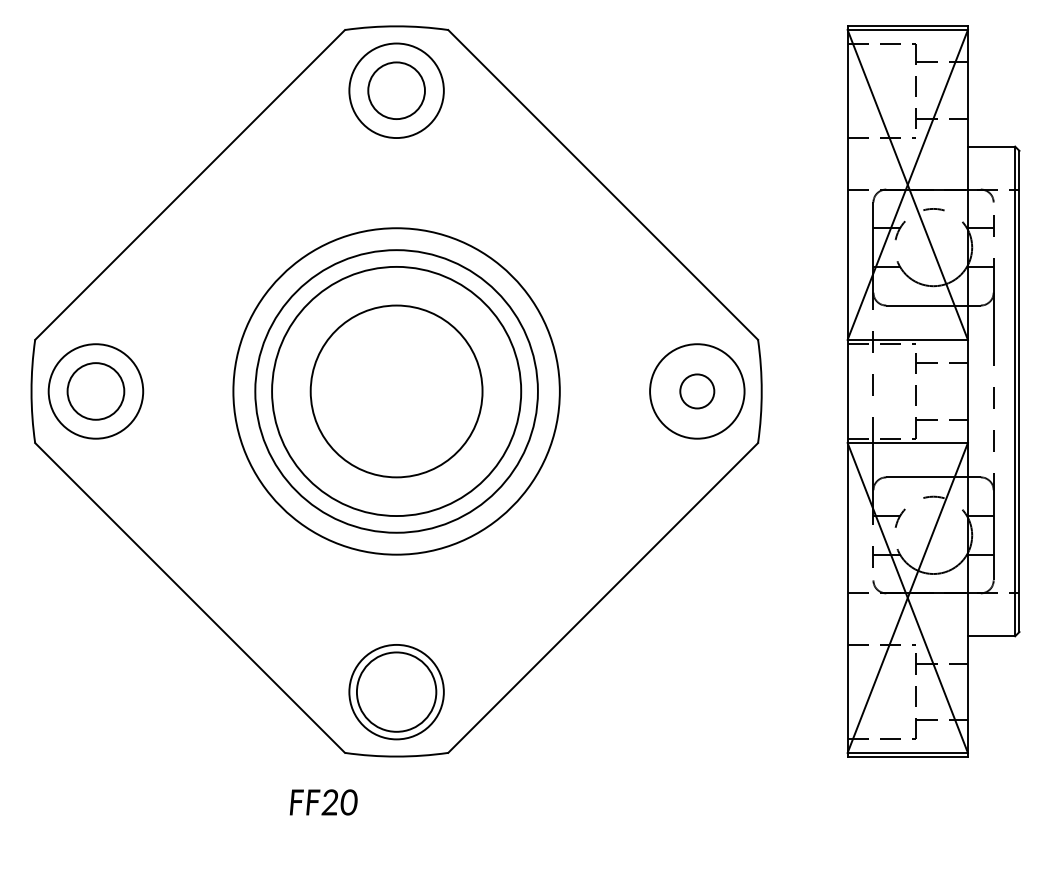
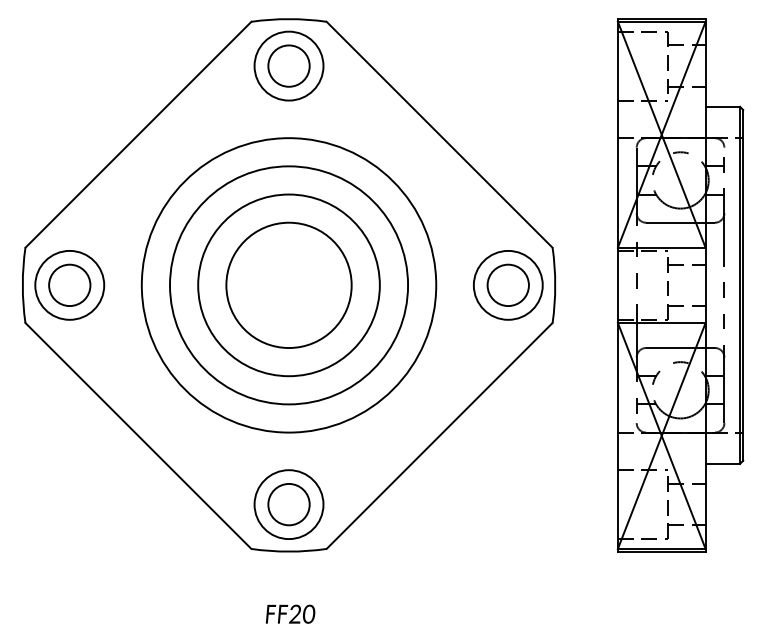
circle: (396, 391) -> (288, 285), size x1.43
circle: (696, 391) -> (507, 285), size x1.67
circle: (396, 691) -> (288, 504), size x0.71
text: (323, 802) -> (290, 614), moved

